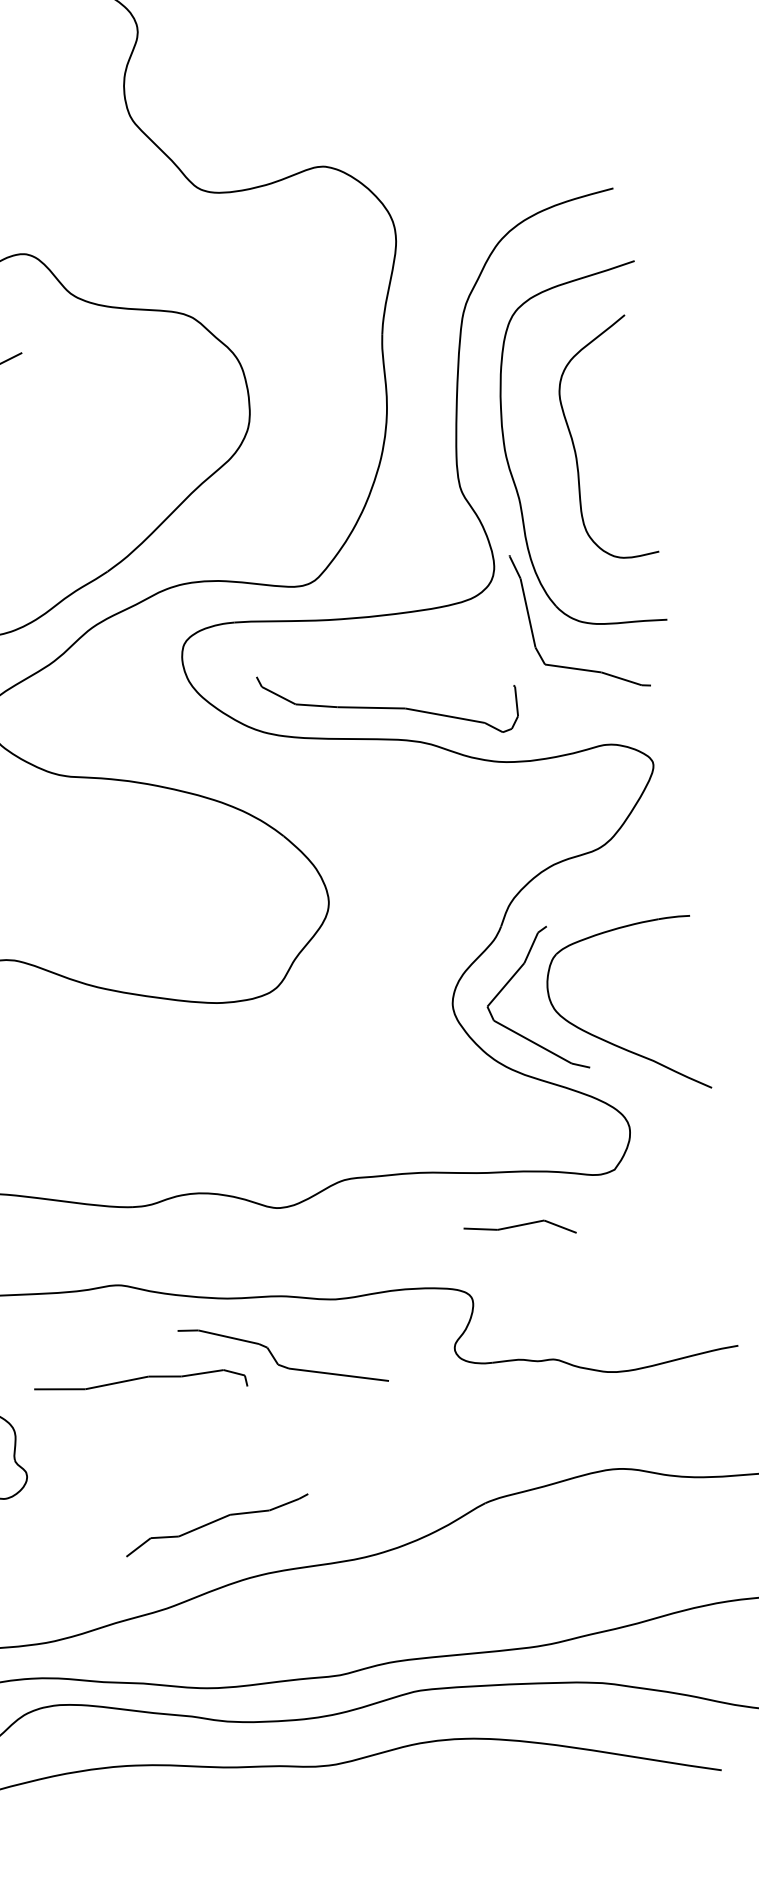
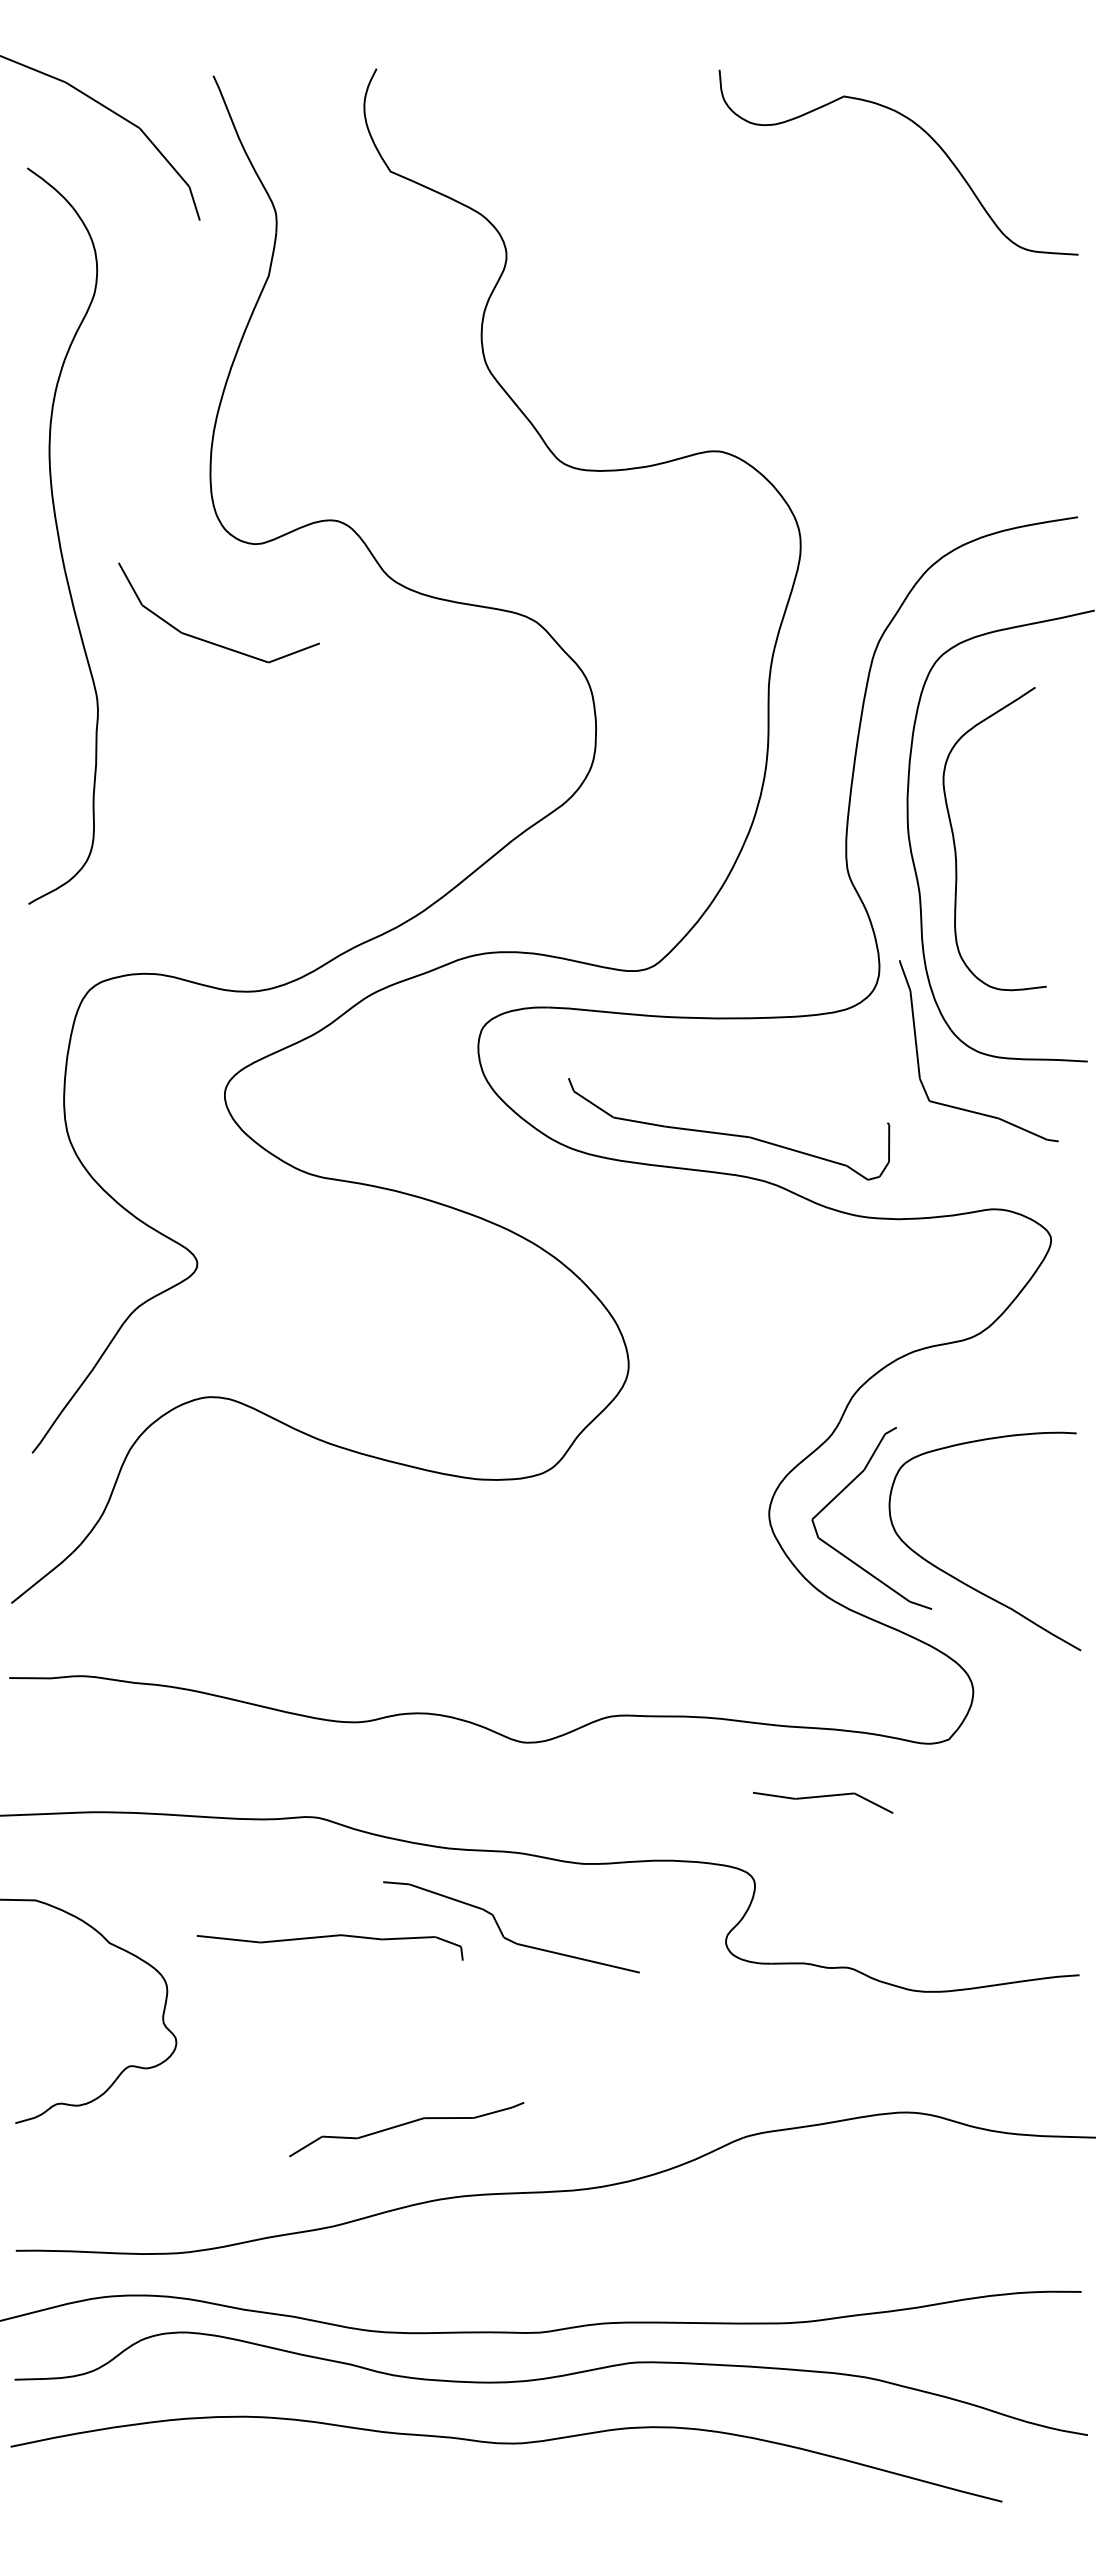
curve: (574, 445) -> (955, 843), moved

